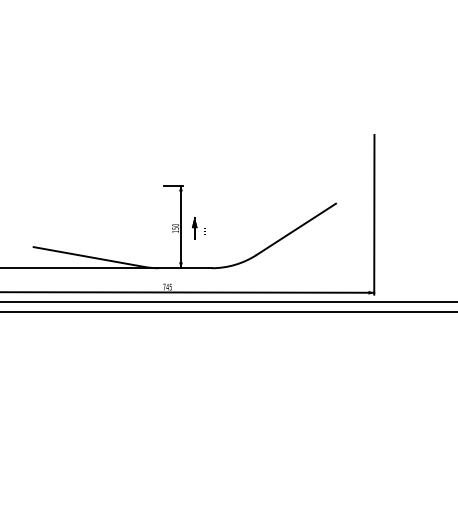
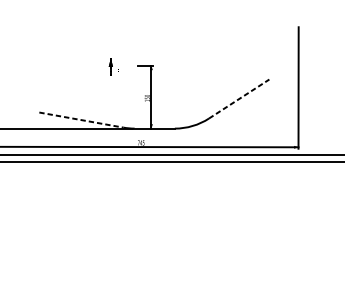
part: (198, 228) -> (113, 67), moved
line: (296, 229) -> (239, 99), solid -> dashed
line: (89, 257) -> (81, 120), solid -> dashed

